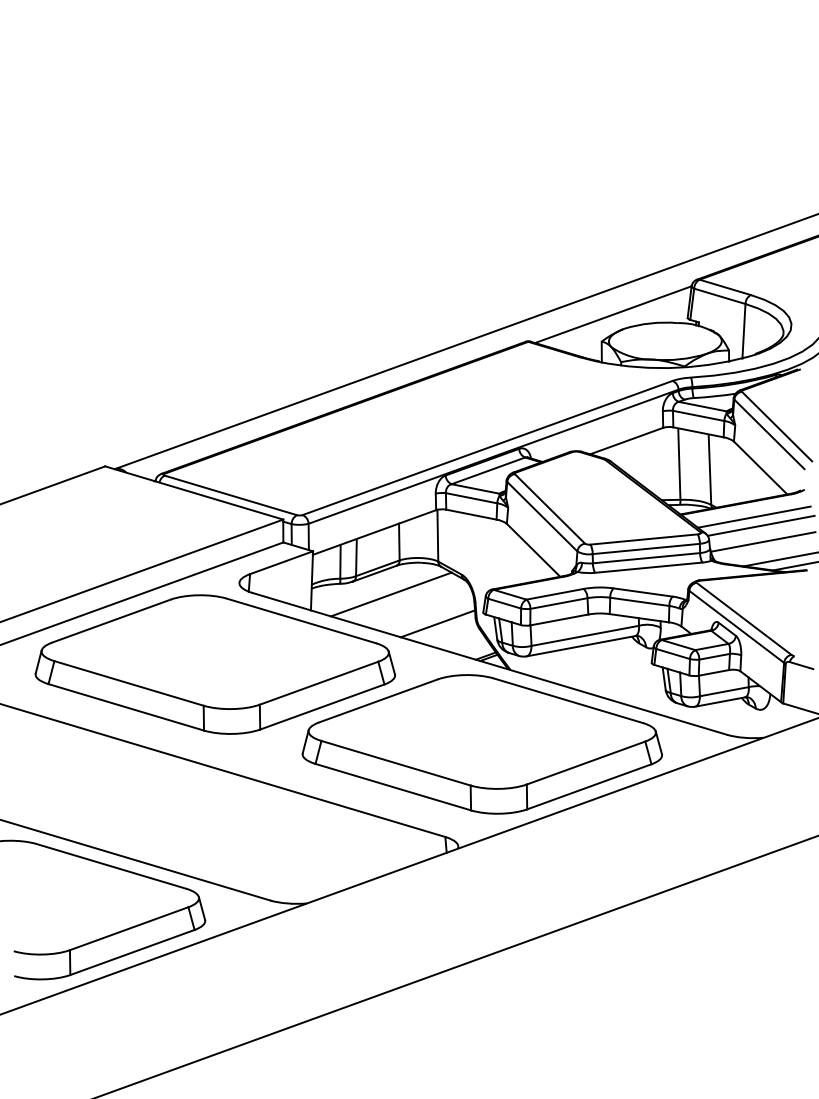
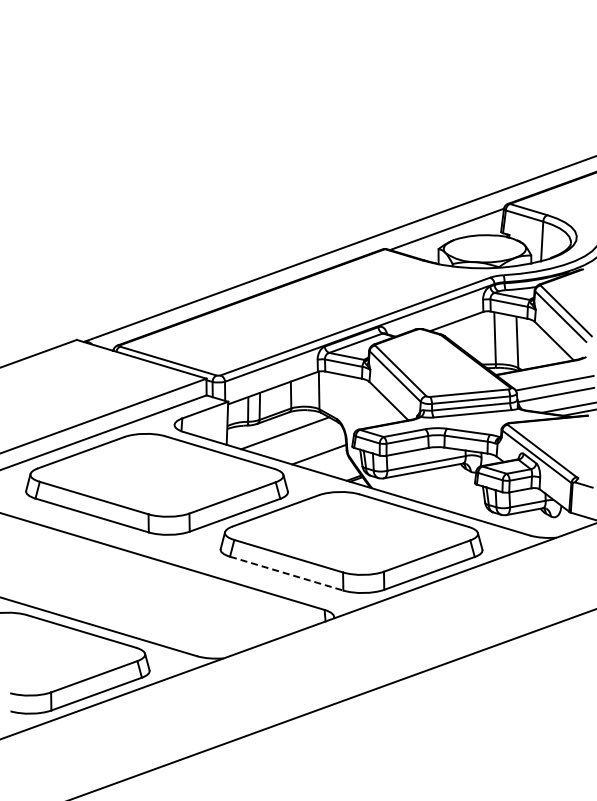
line: (754, 516) -> (549, 376), removed
line: (394, 786) -> (287, 573), solid -> dashed

